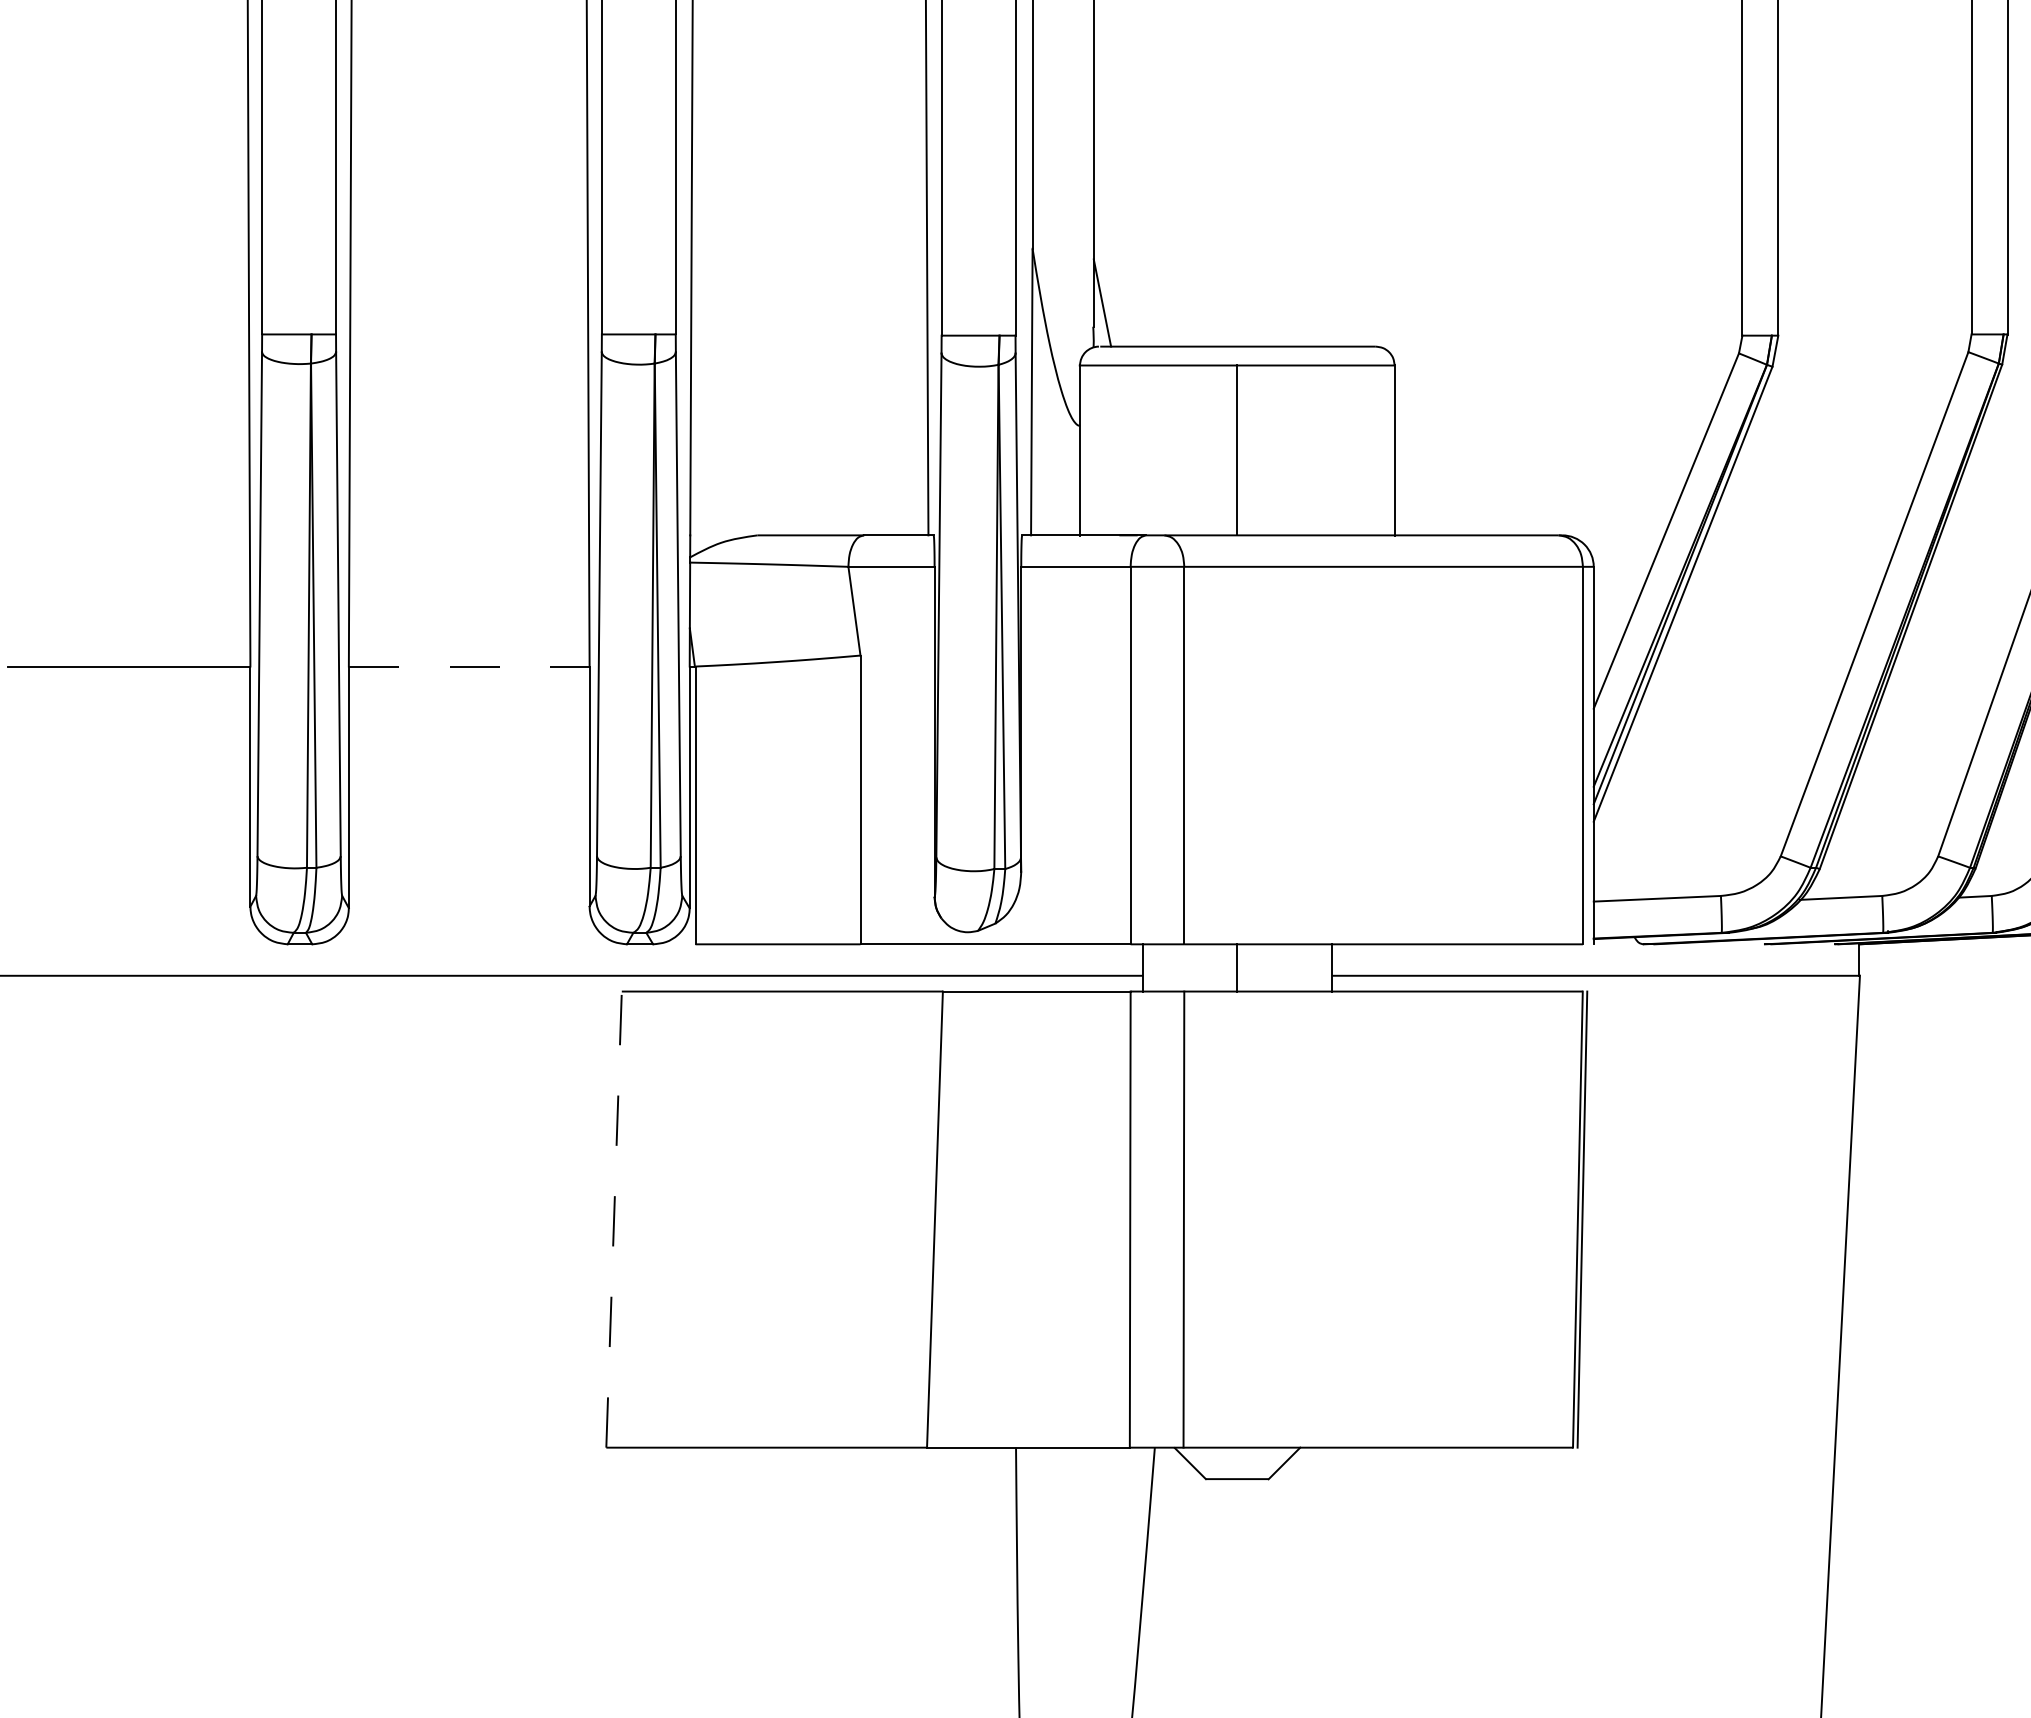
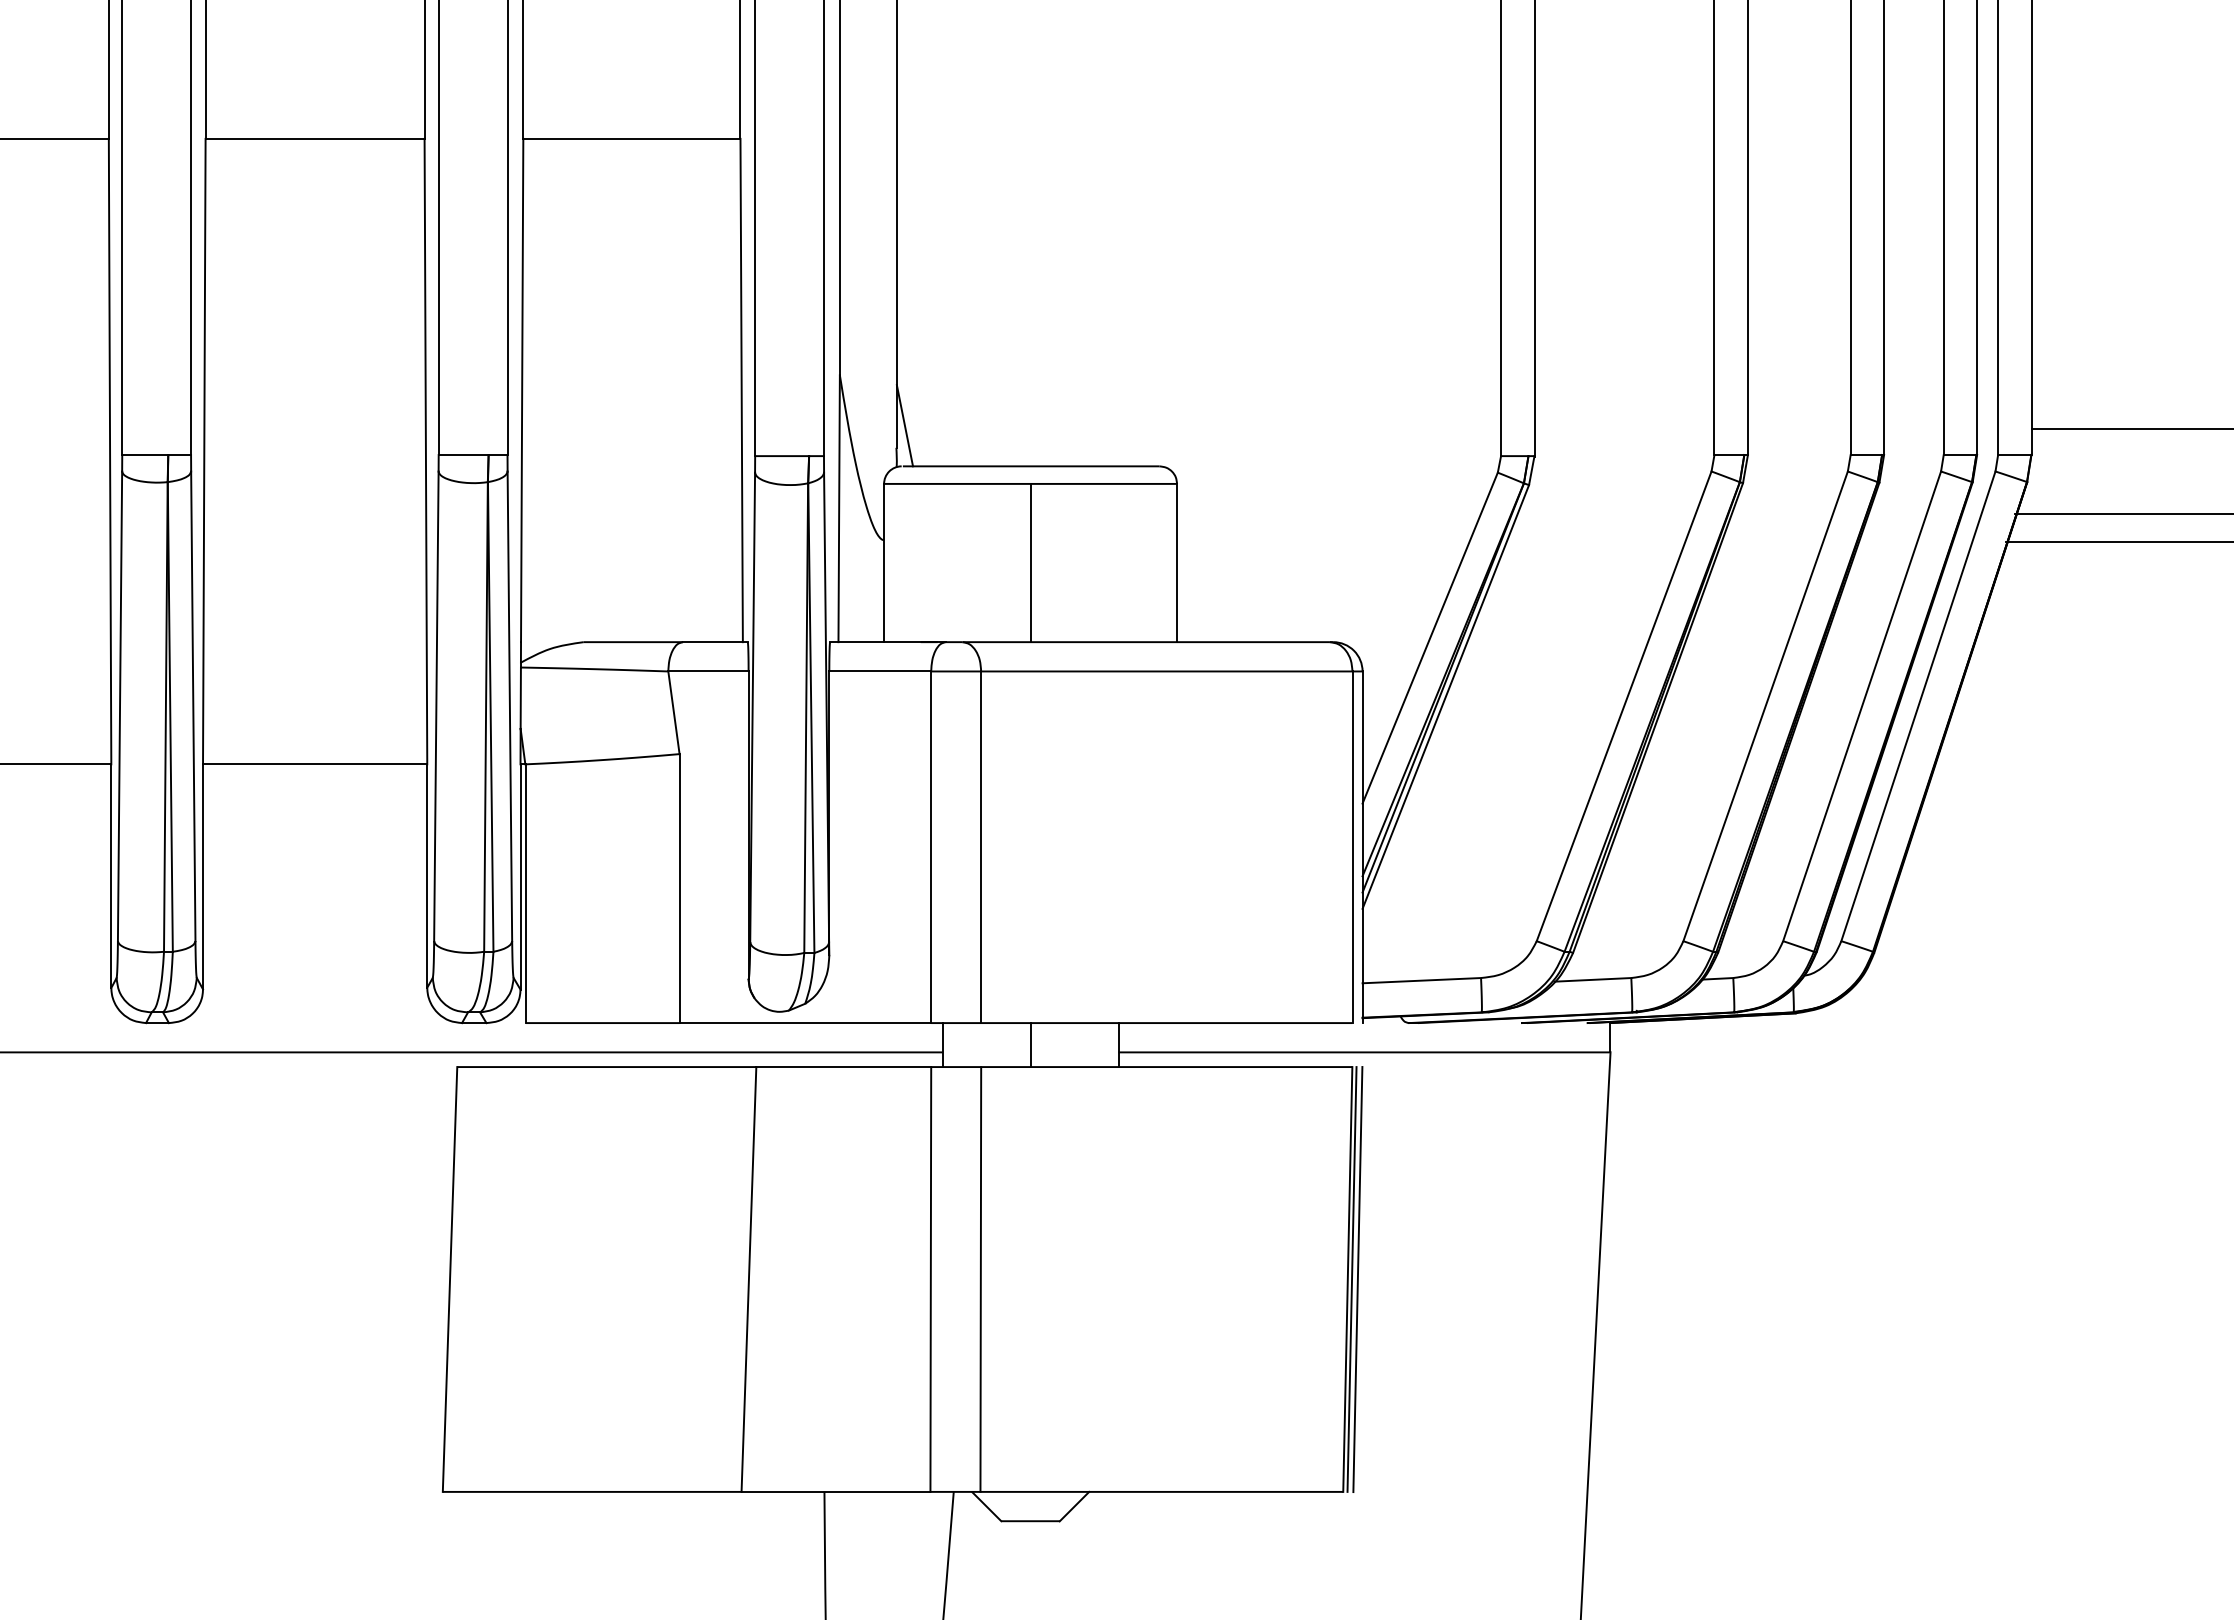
line: (469, 666) -> (315, 764), dashed -> solid
line: (614, 1219) -> (450, 1279), dashed -> solid
line: (1588, 1219) -> (1357, 1279), added

